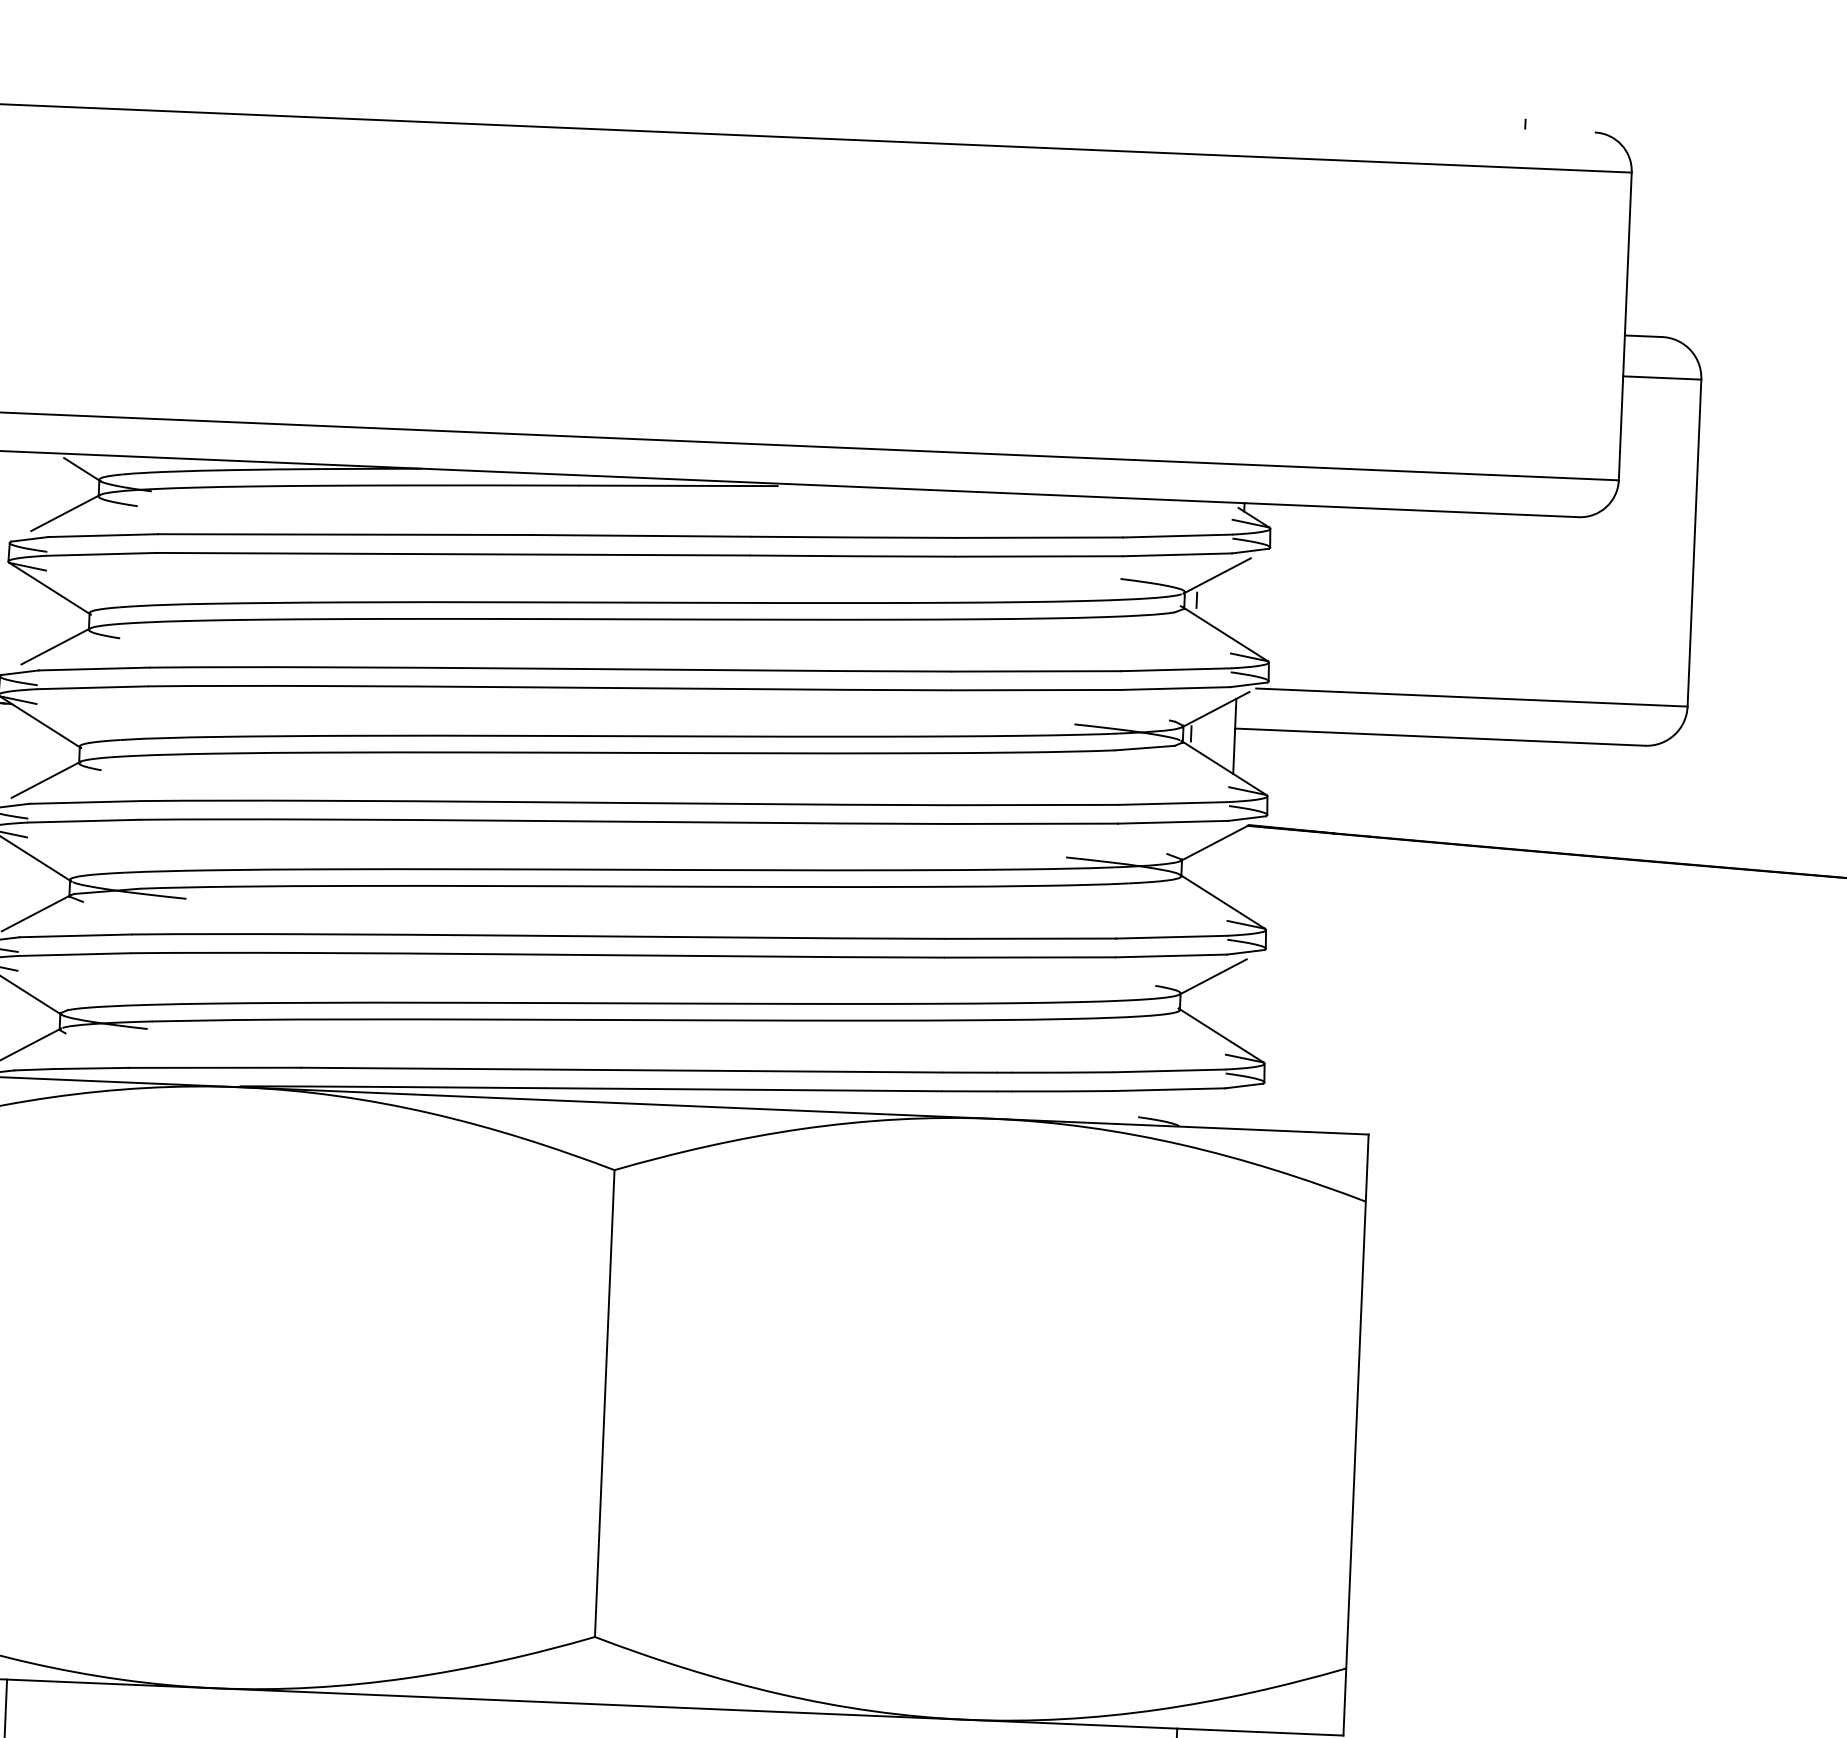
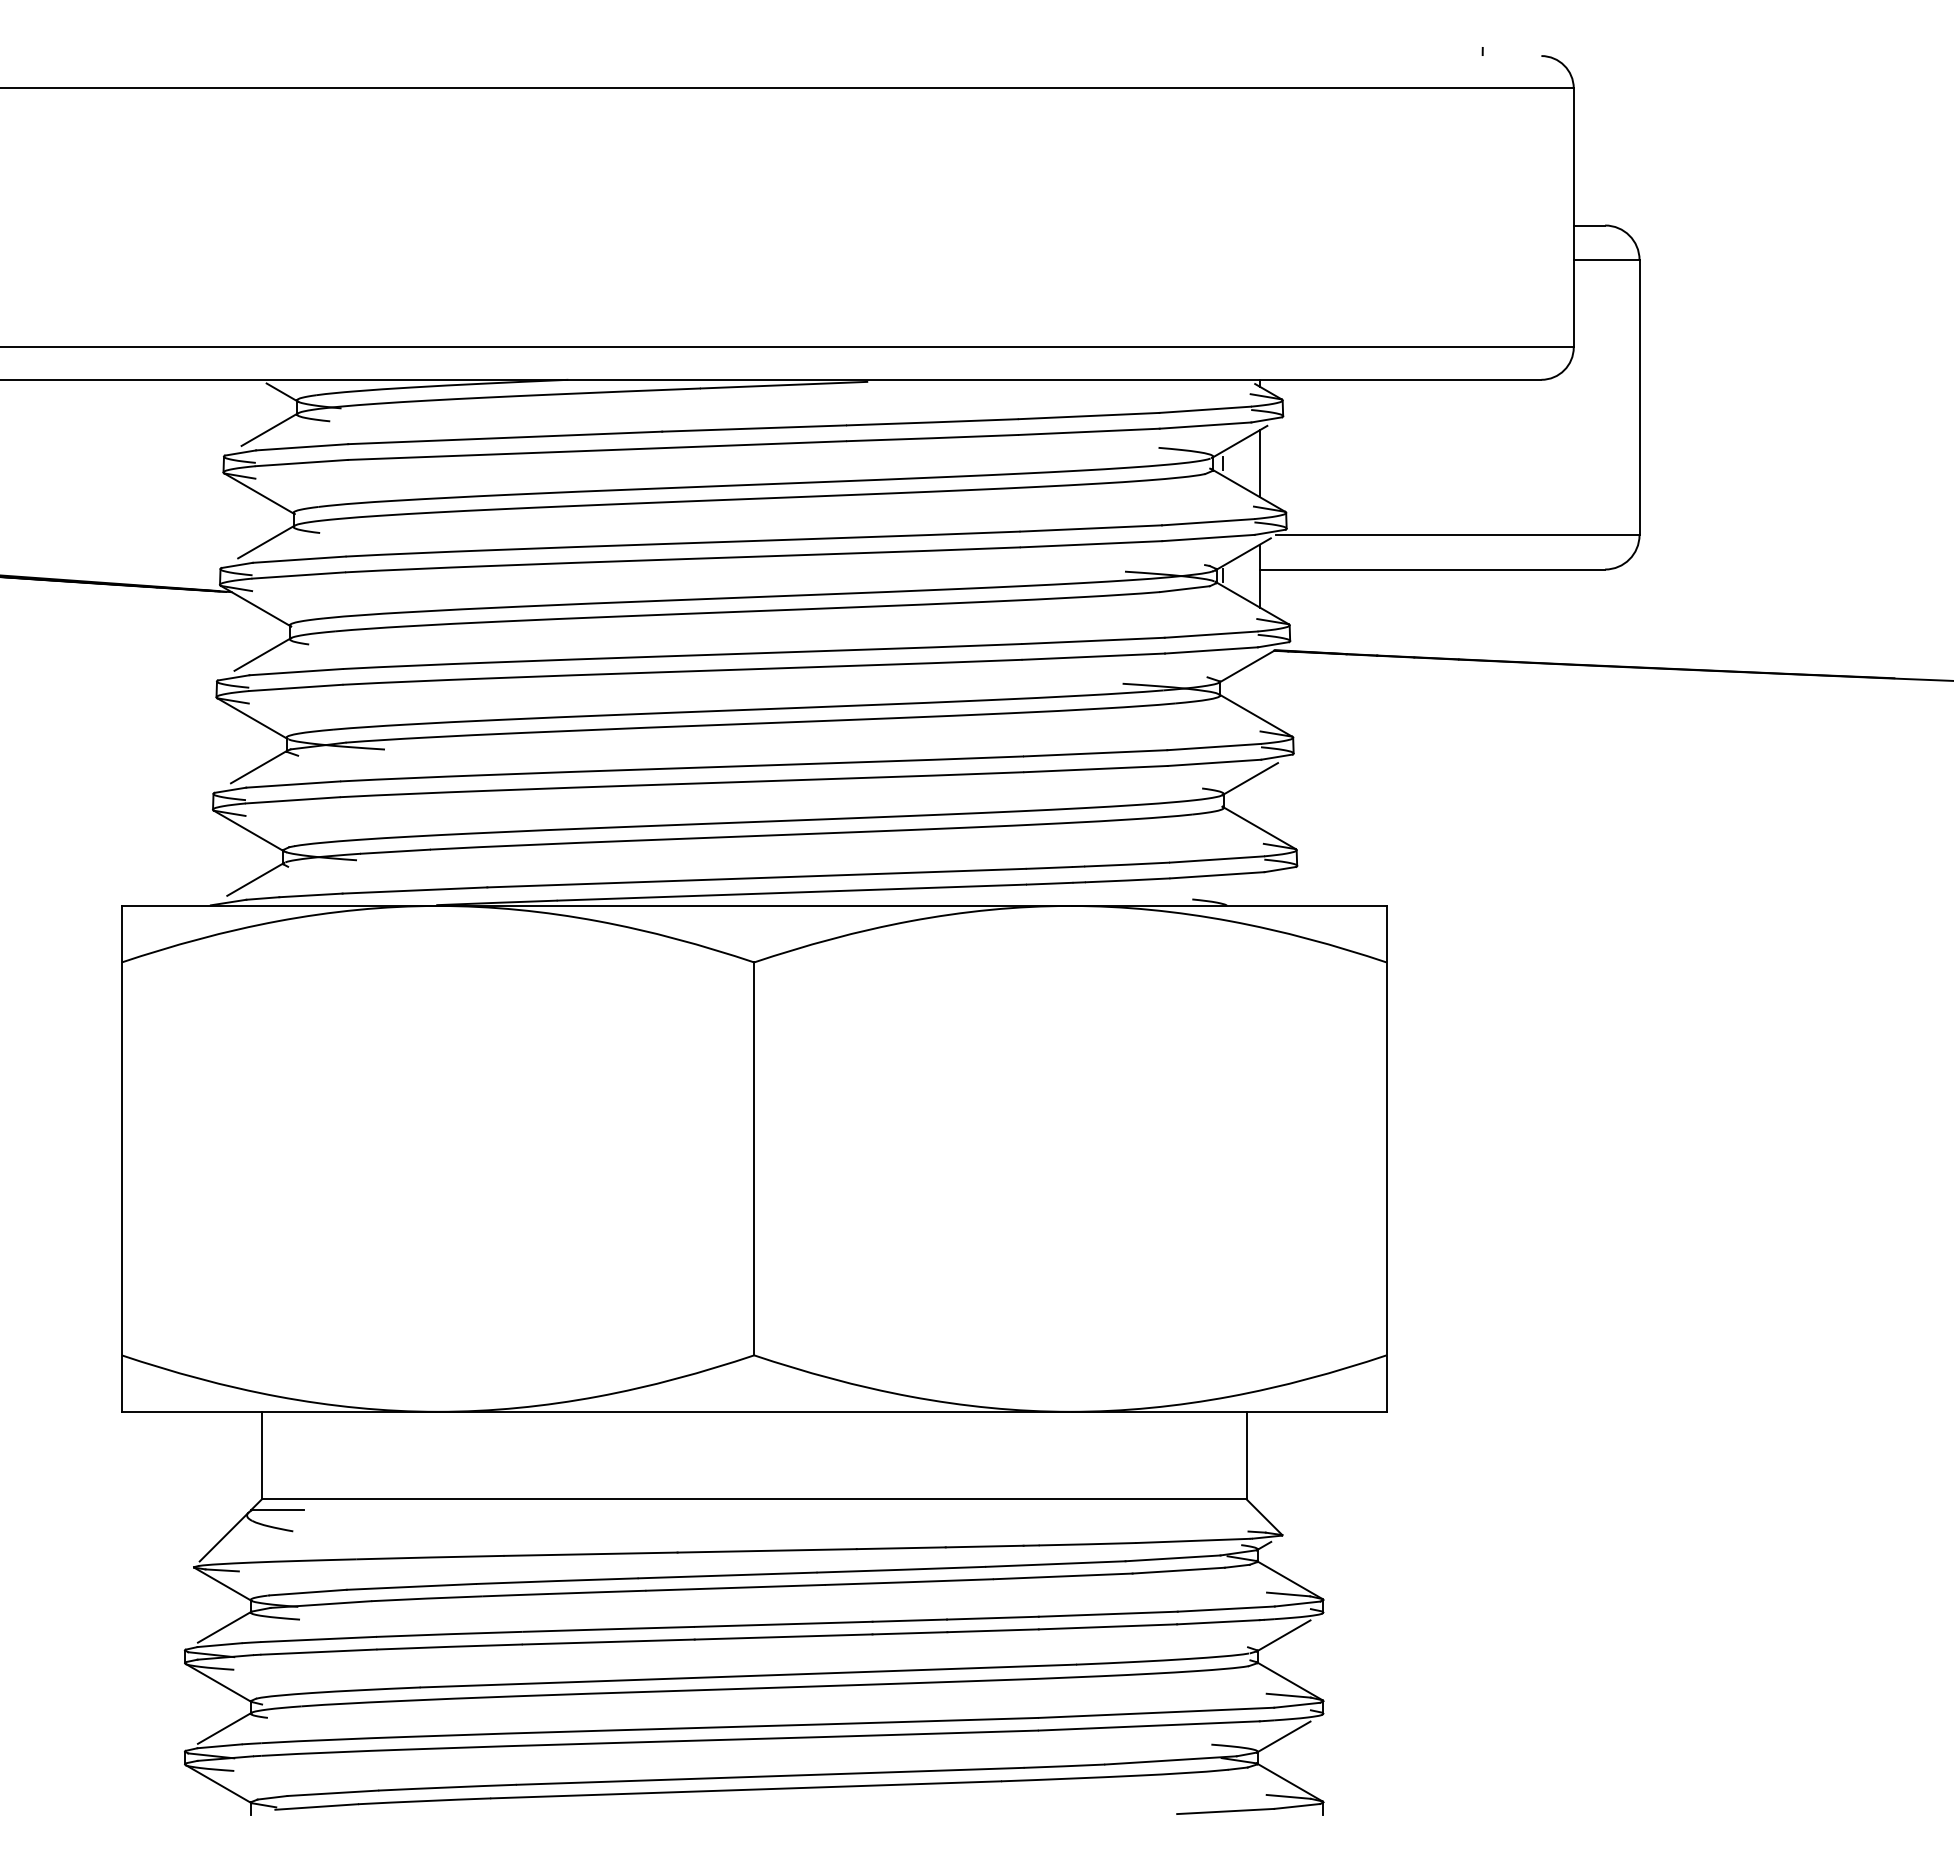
line: (1240, 602) -> (1260, 463), added

